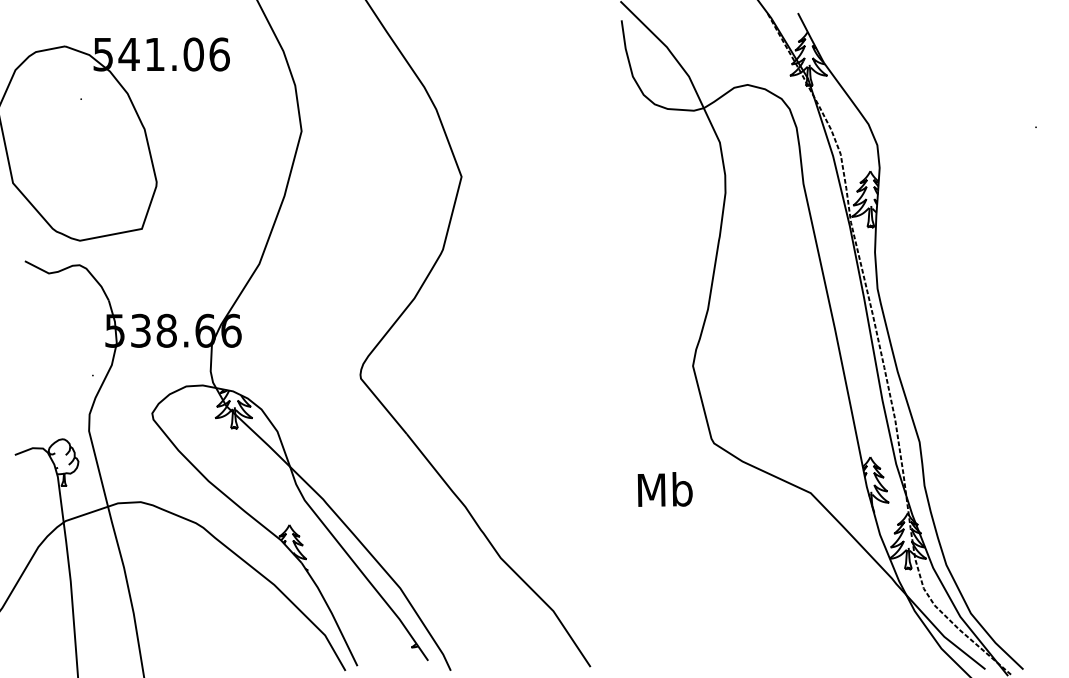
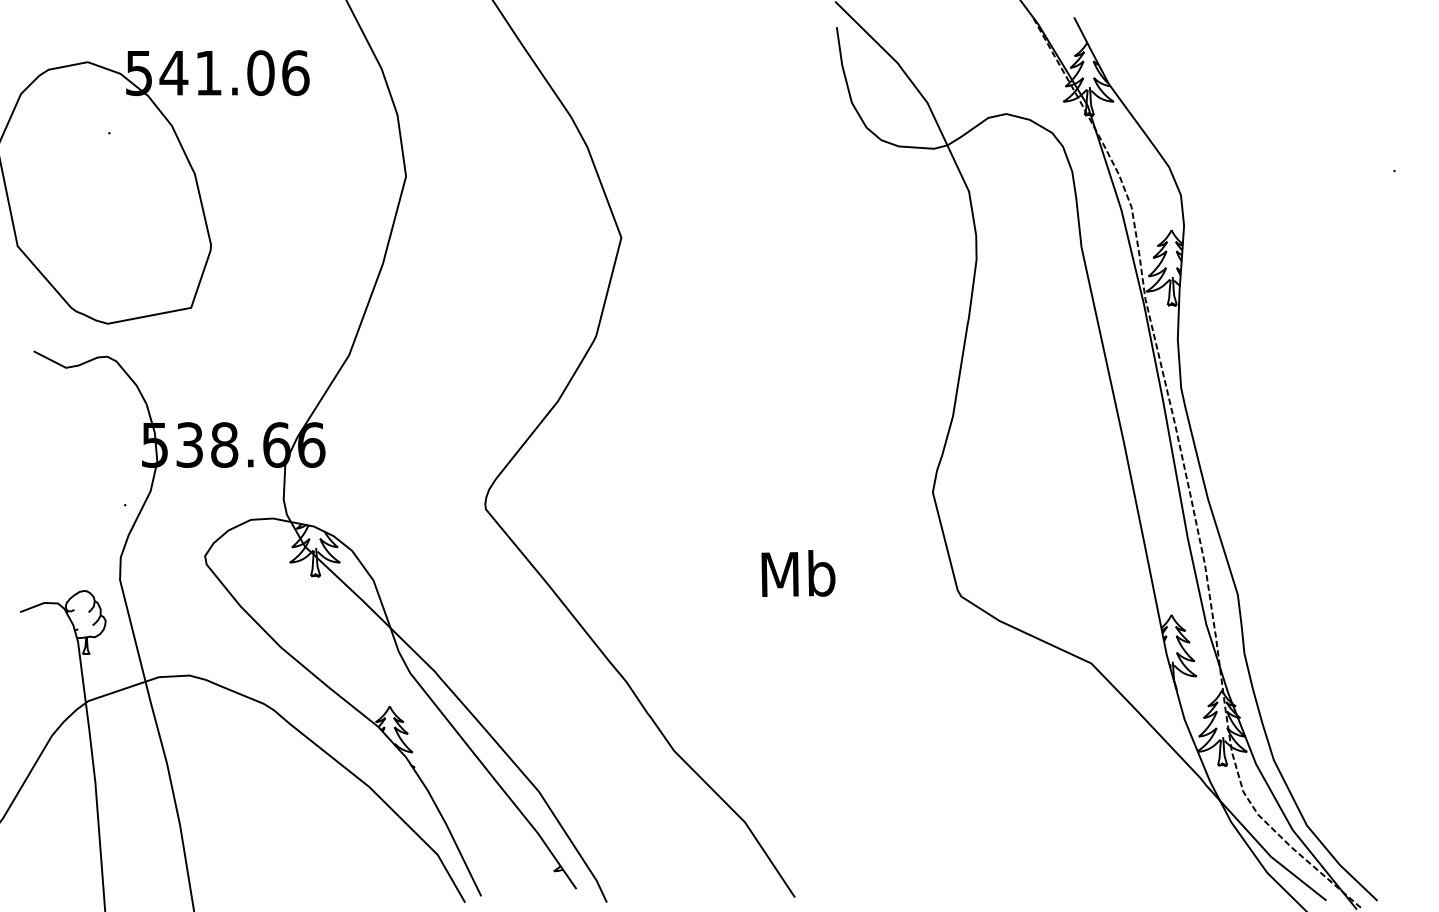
text: (665, 489) -> (798, 573), moved

